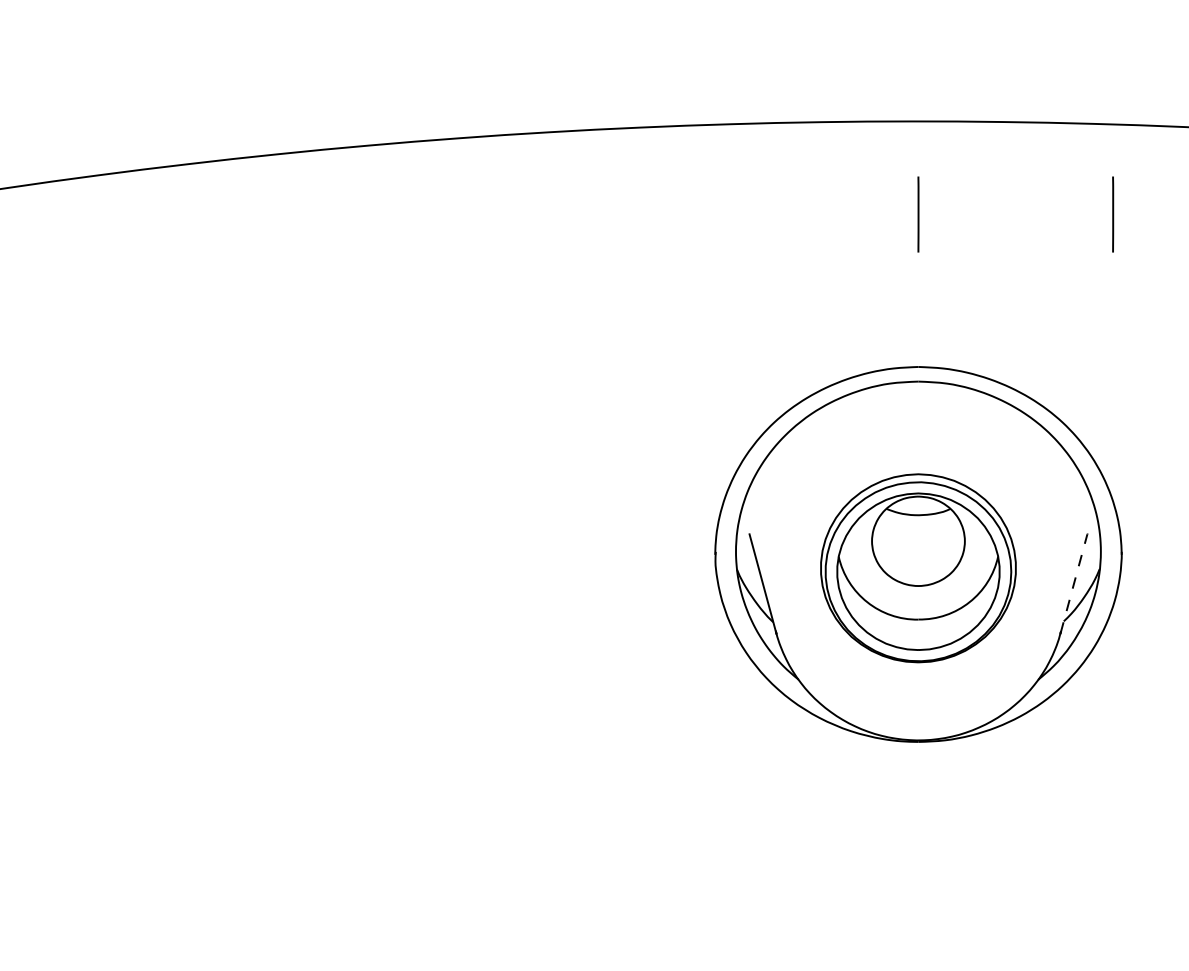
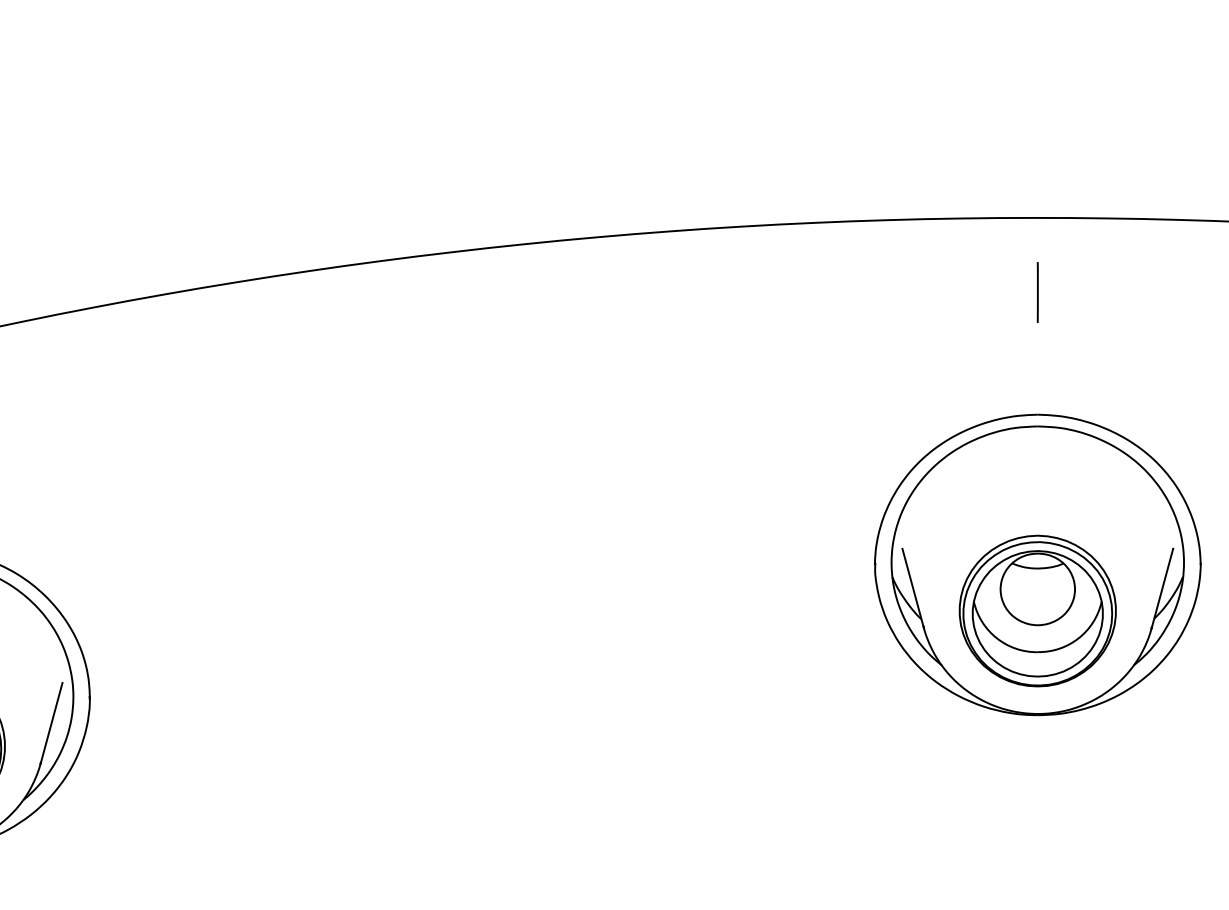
line: (1112, 214) -> (1193, 292), removed
part: (918, 567) -> (1037, 610), moved
line: (1074, 583) -> (1162, 588), dashed -> solid

